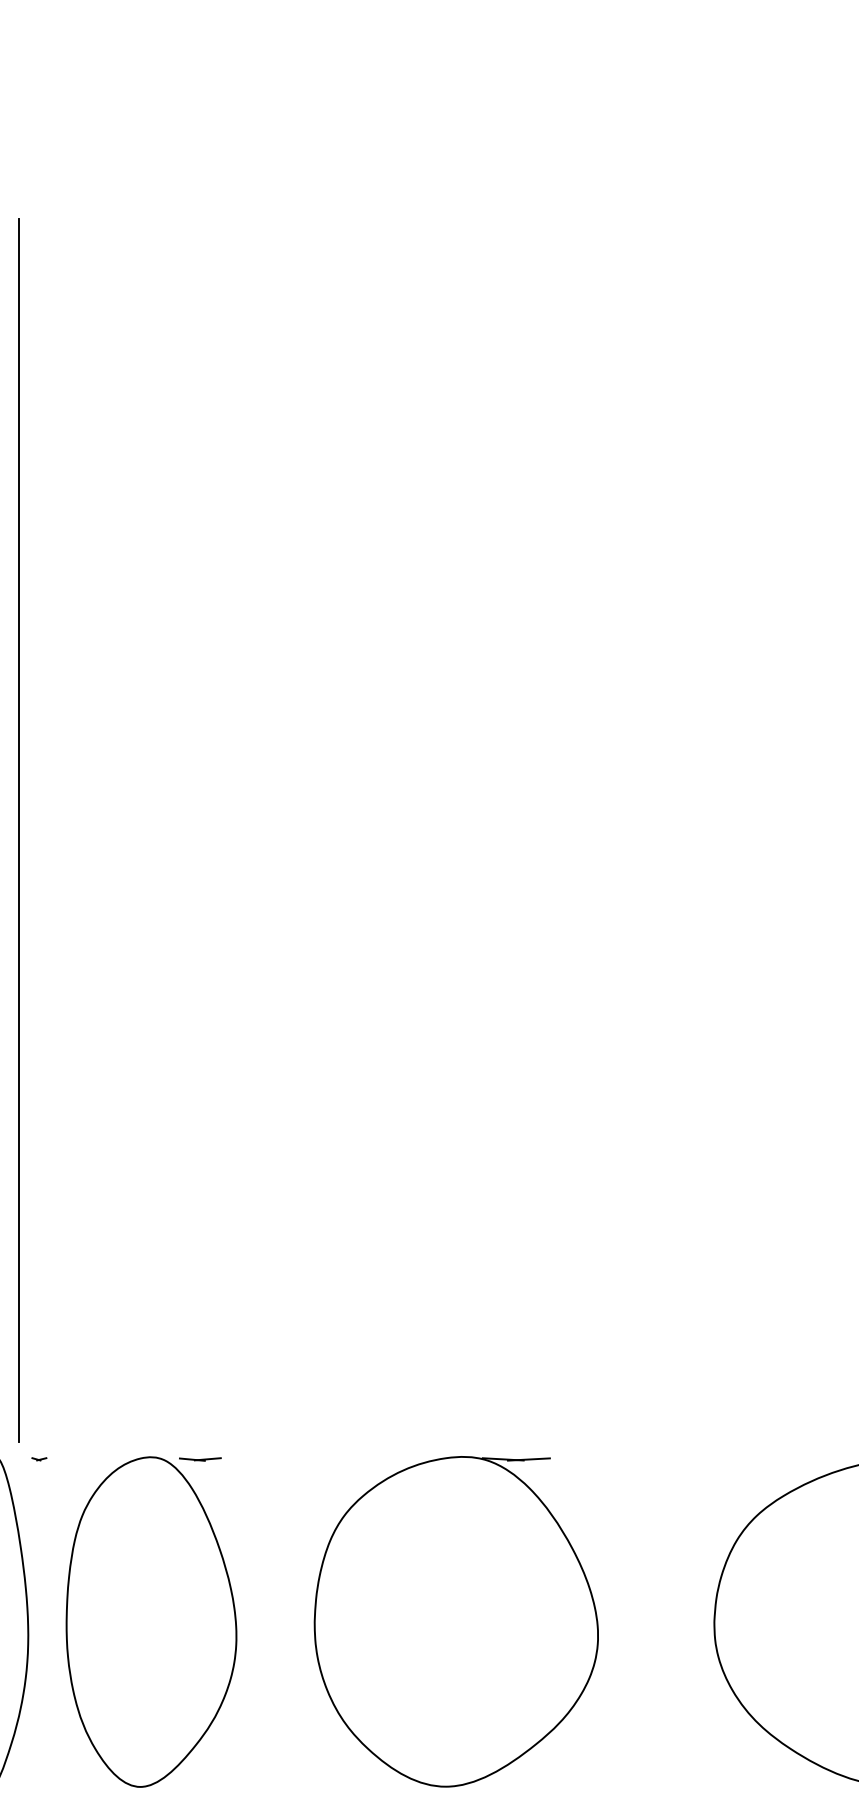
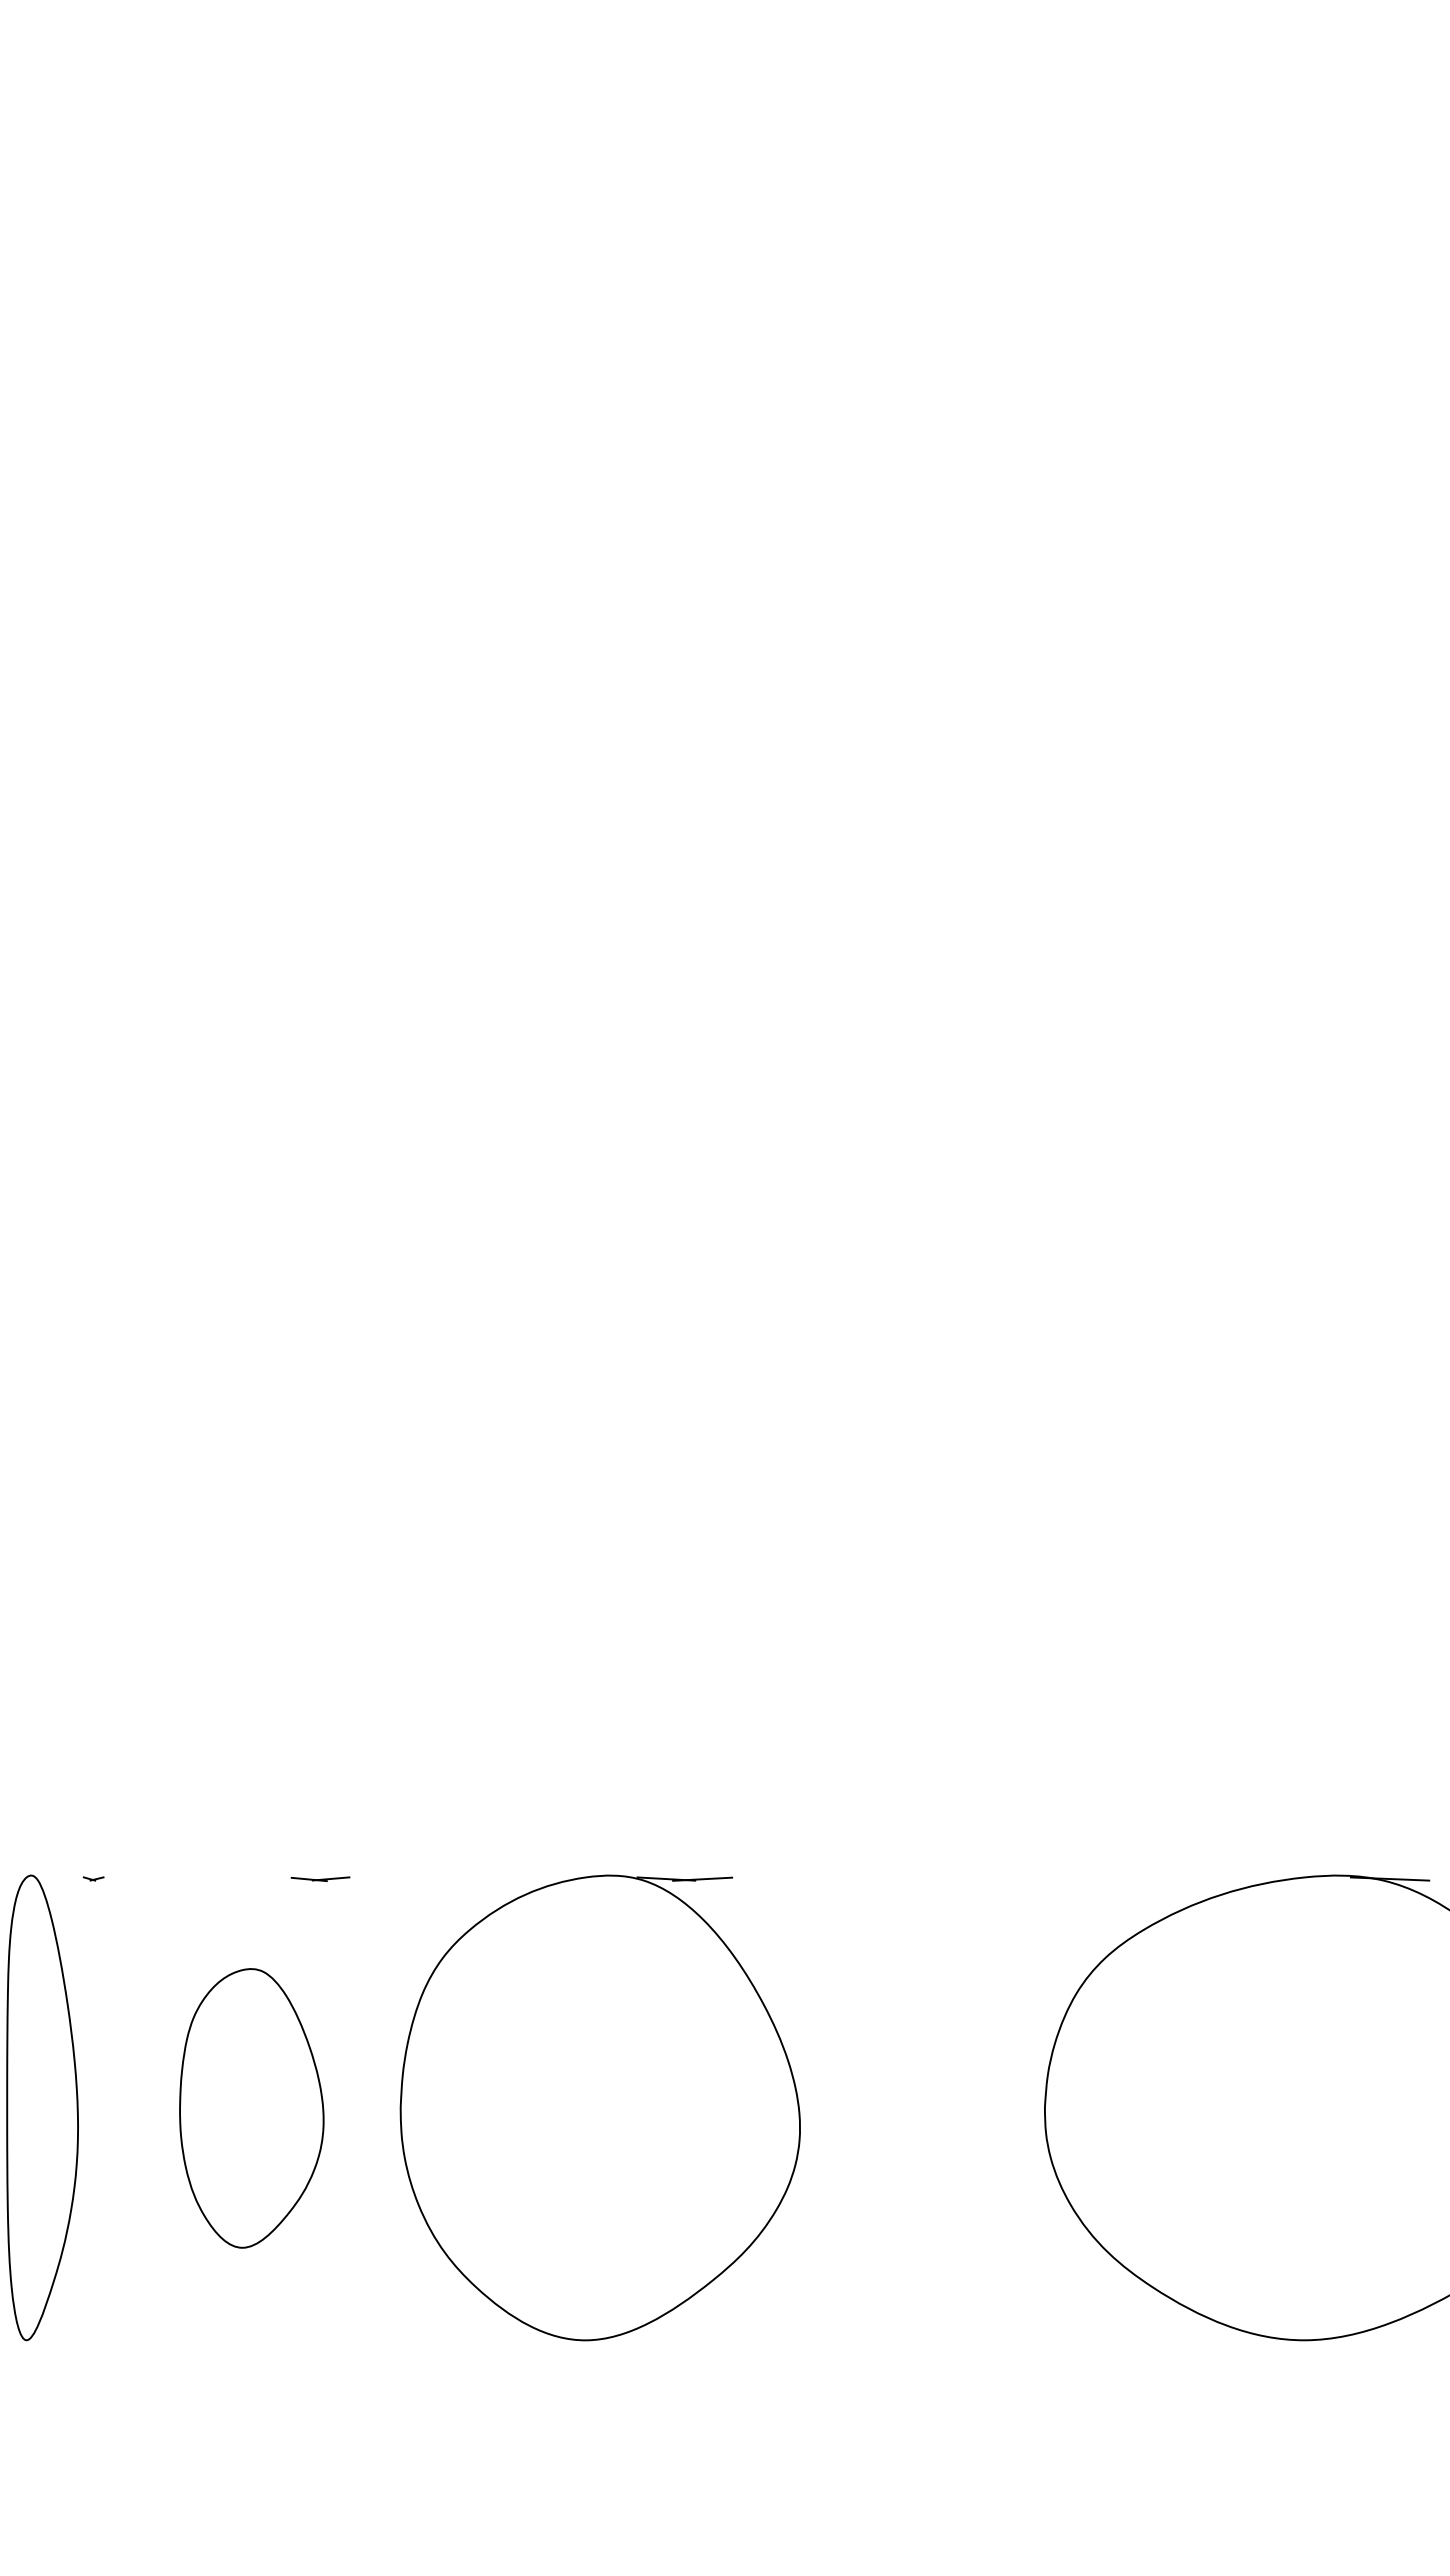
line: (18, 830) -> (64, 992), removed
part: (455, 1621) -> (599, 2107), moved
part: (151, 1622) -> (251, 2108), size x0.6

